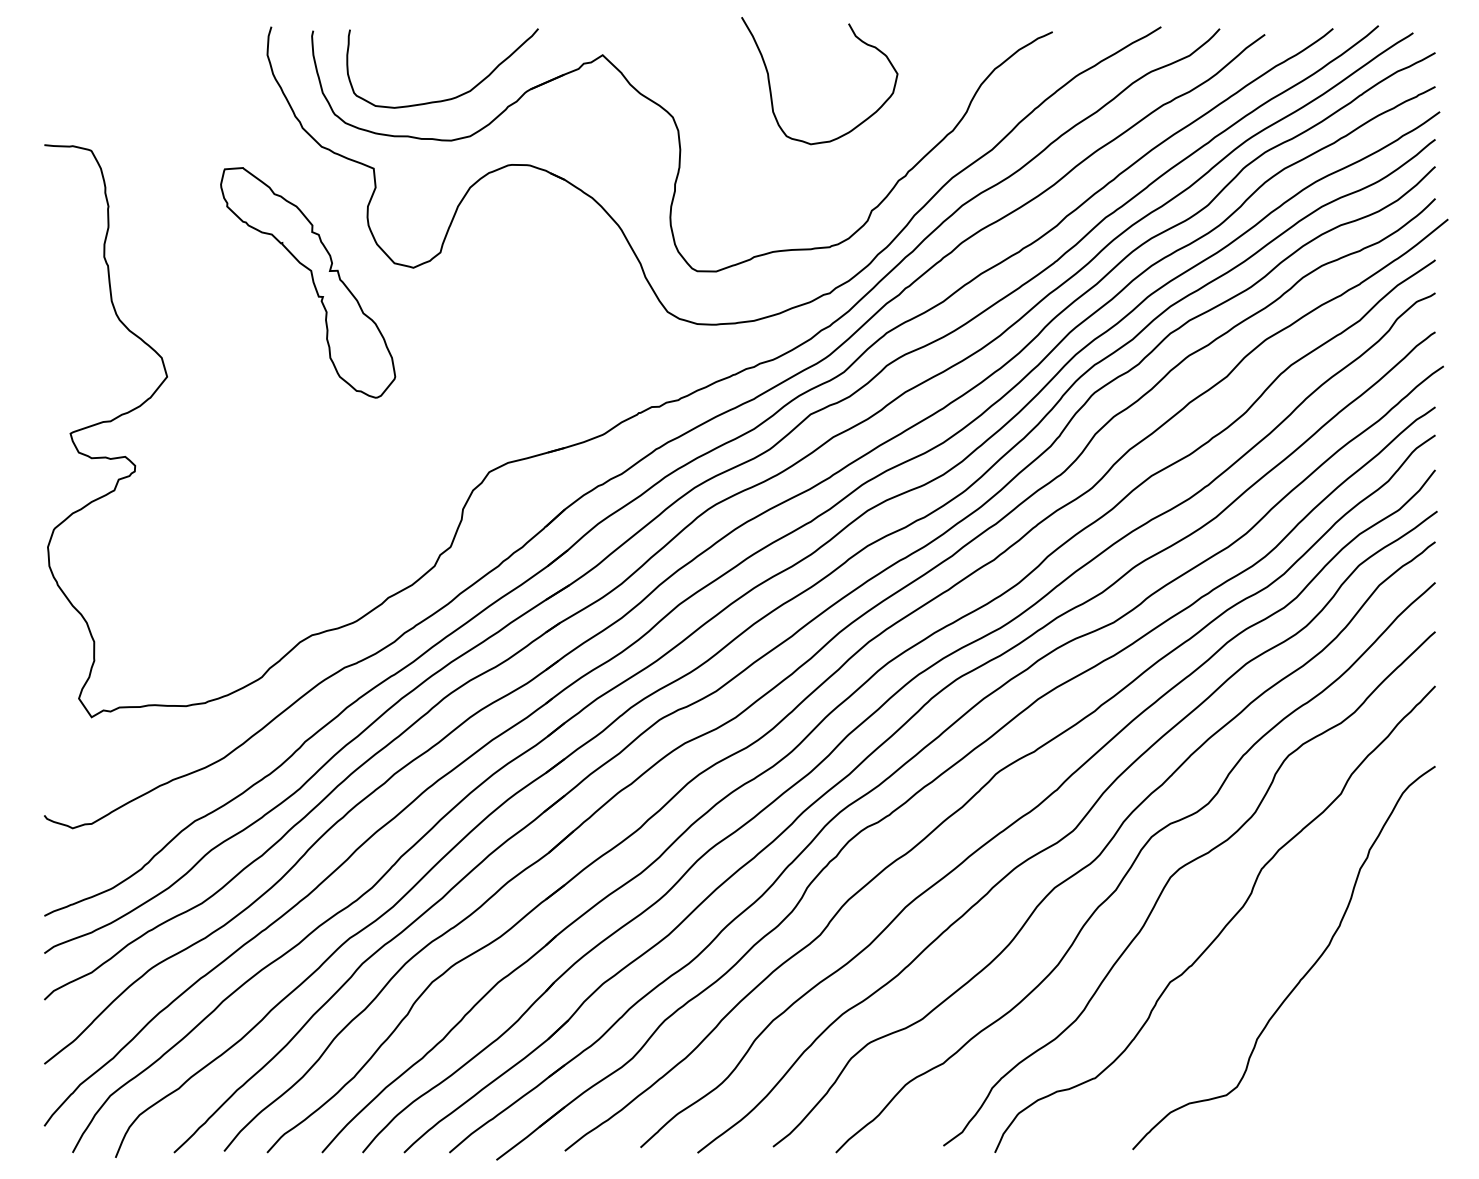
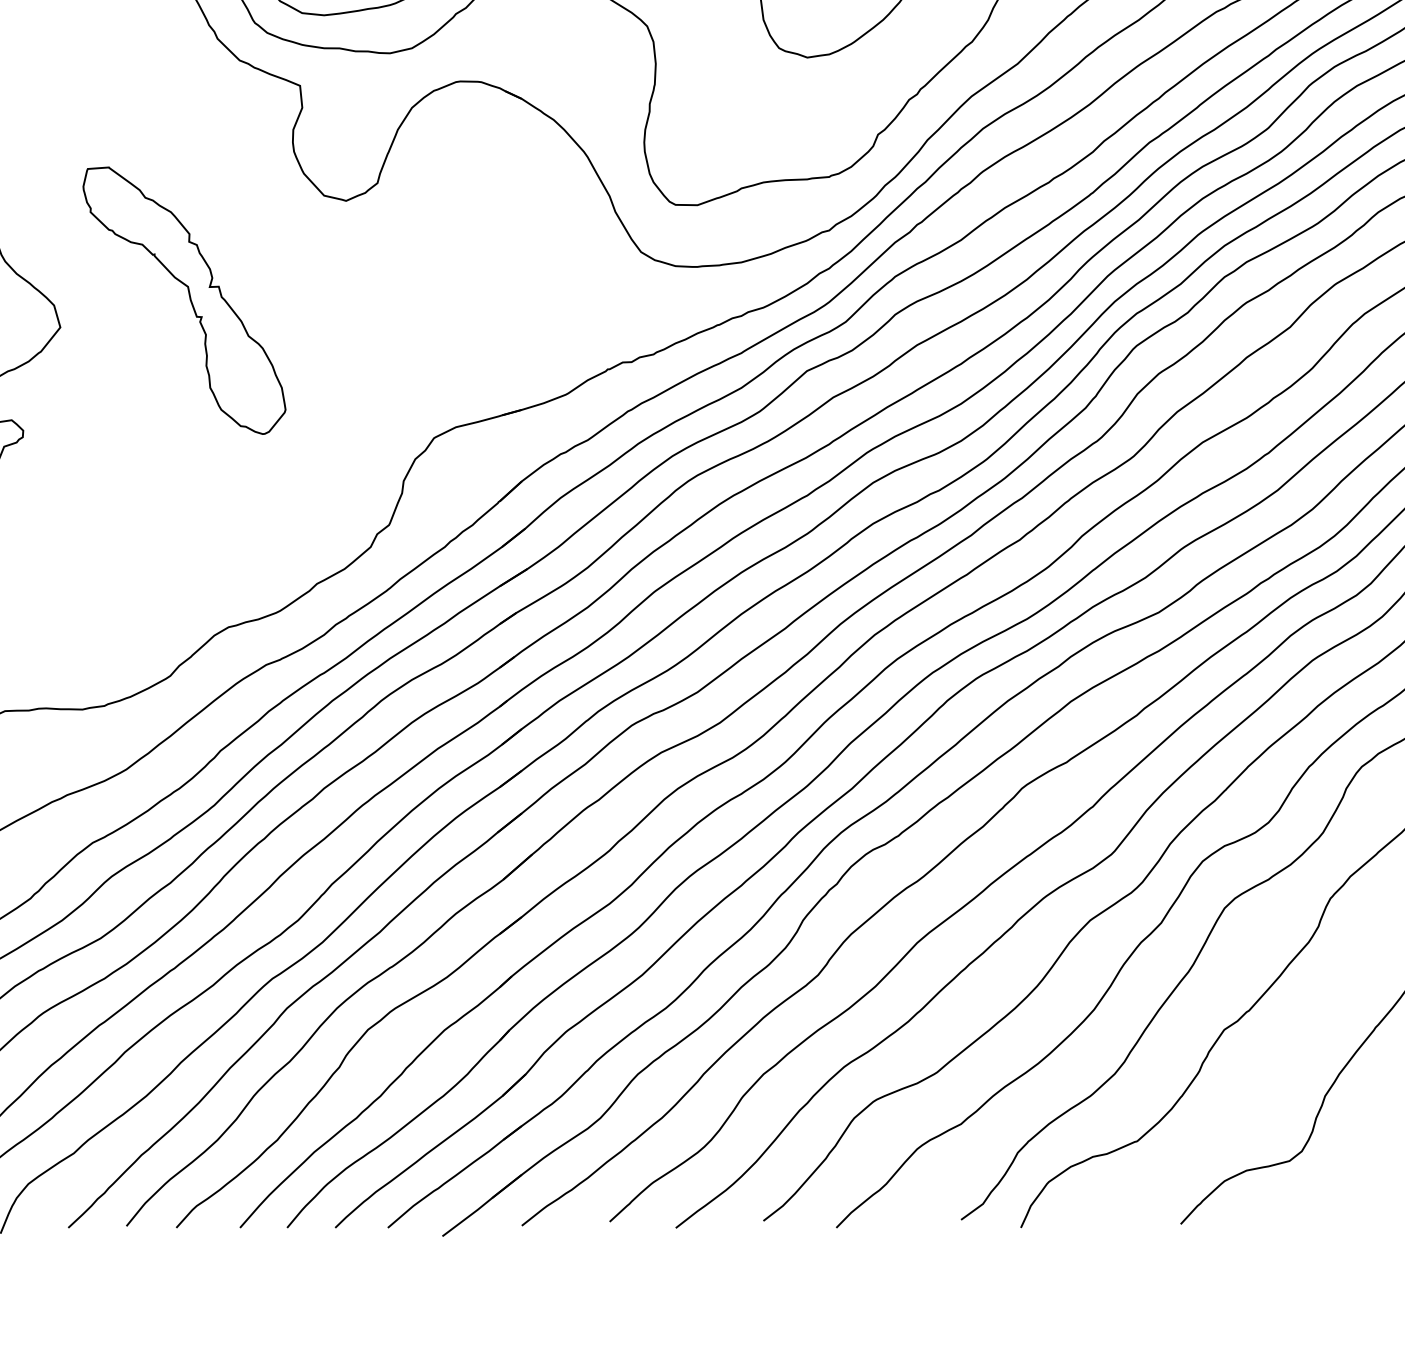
part: (308, 282) -> (184, 300), moved

